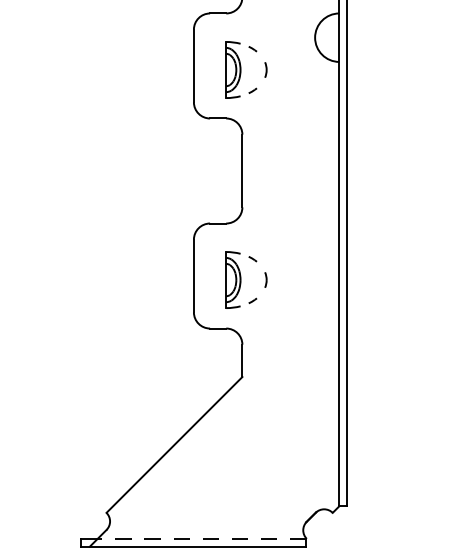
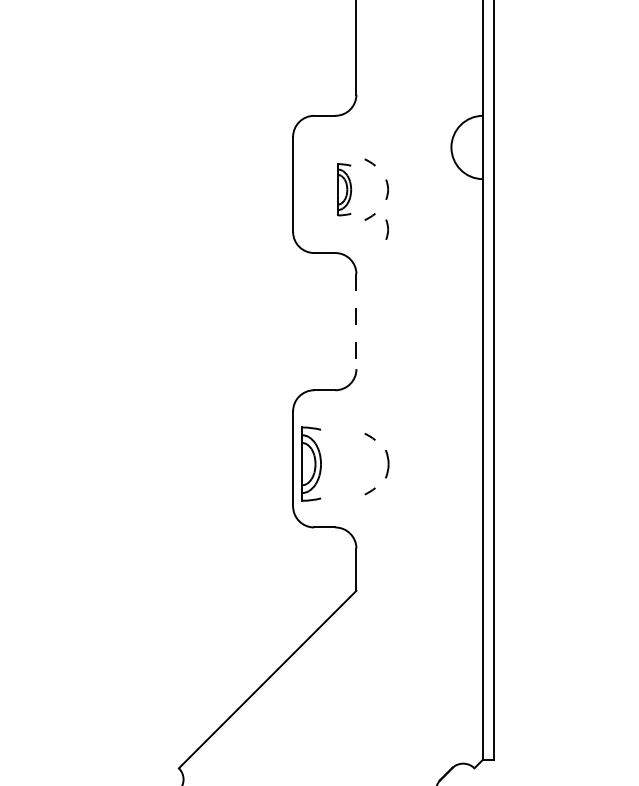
part: (233, 69) -> (344, 189), size x0.7
line: (266, 100) -> (387, 229), added
line: (242, 171) -> (356, 322), solid -> dashed
part: (233, 279) -> (311, 463), moved
part: (265, 279) -> (386, 463), size x1.4

